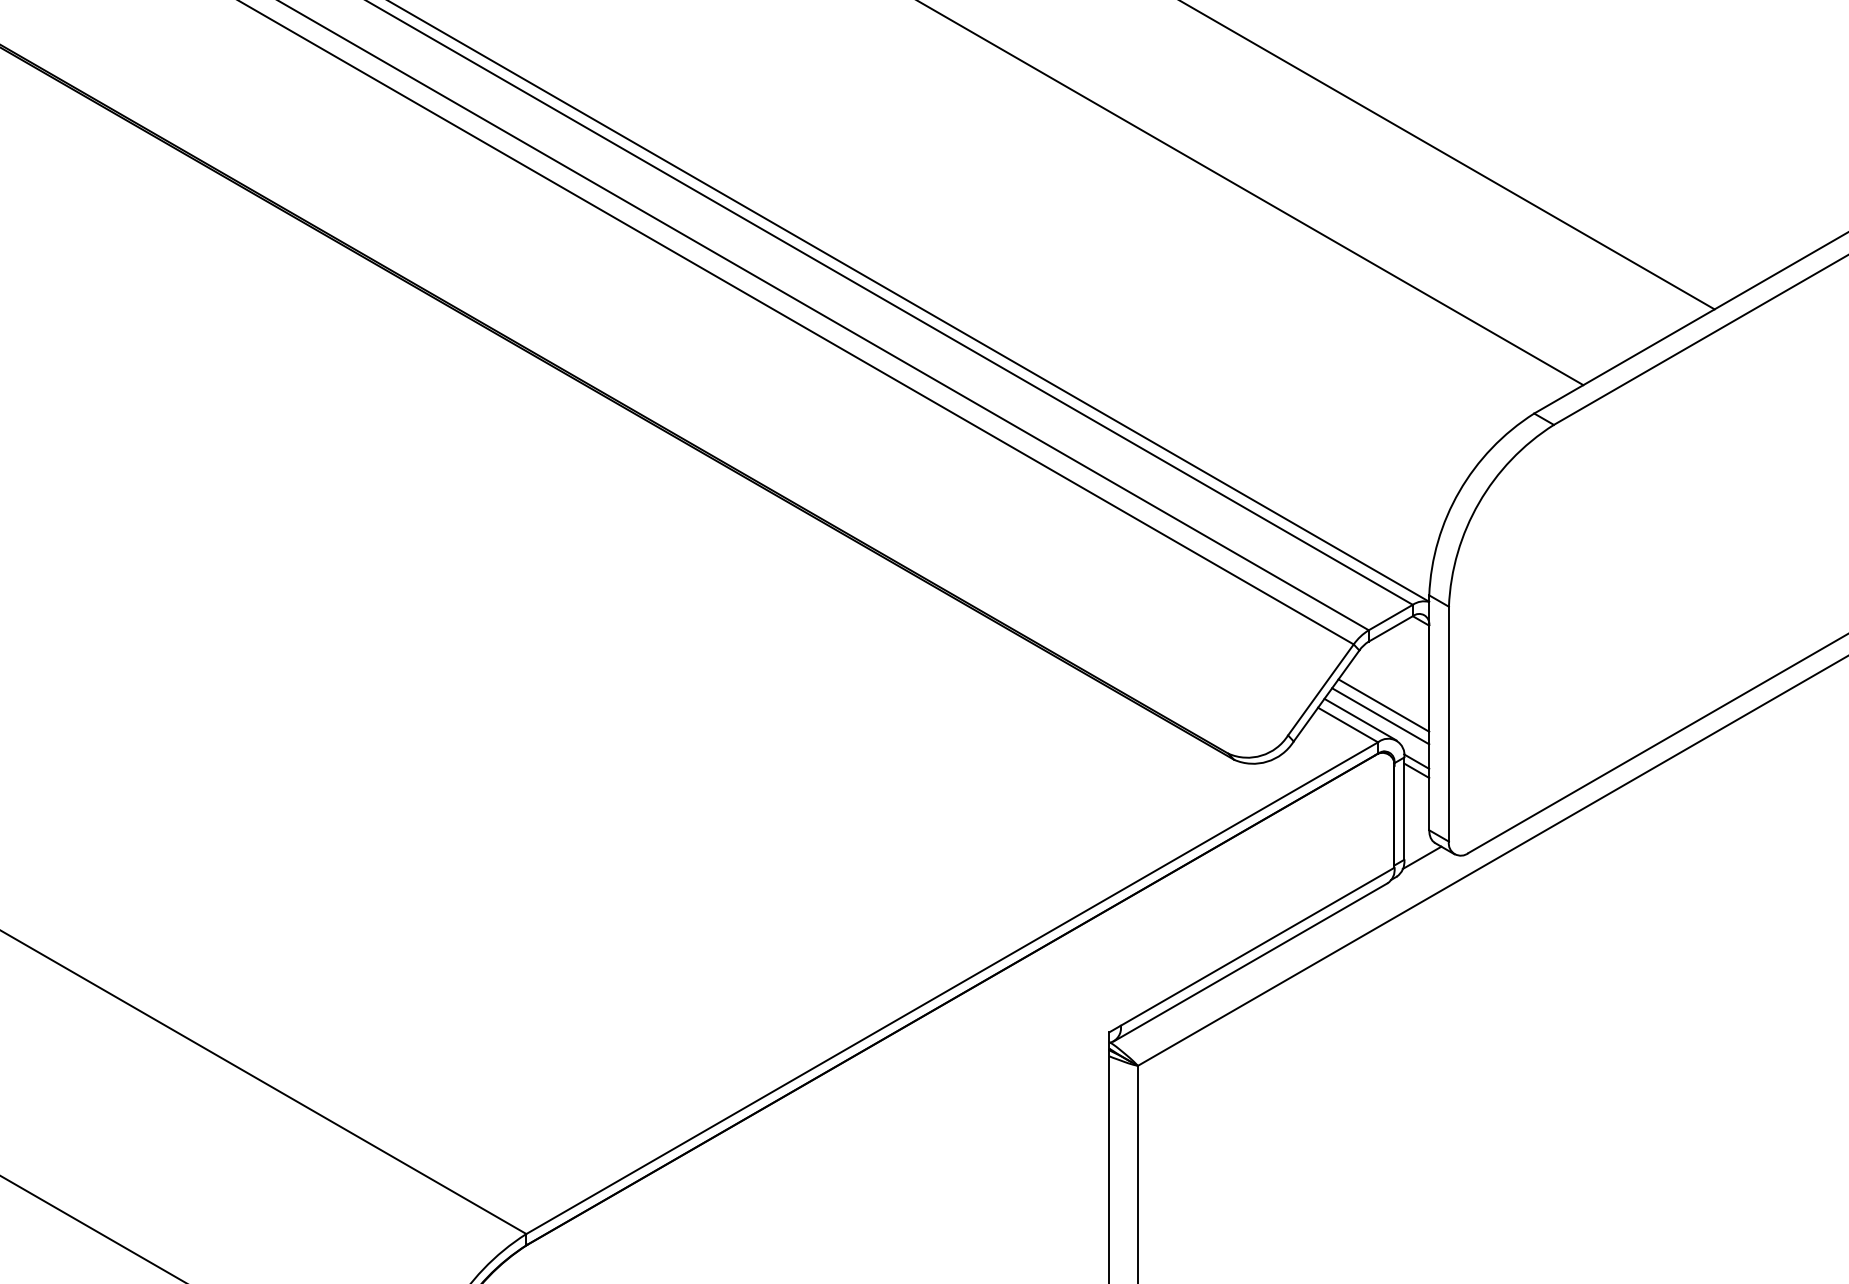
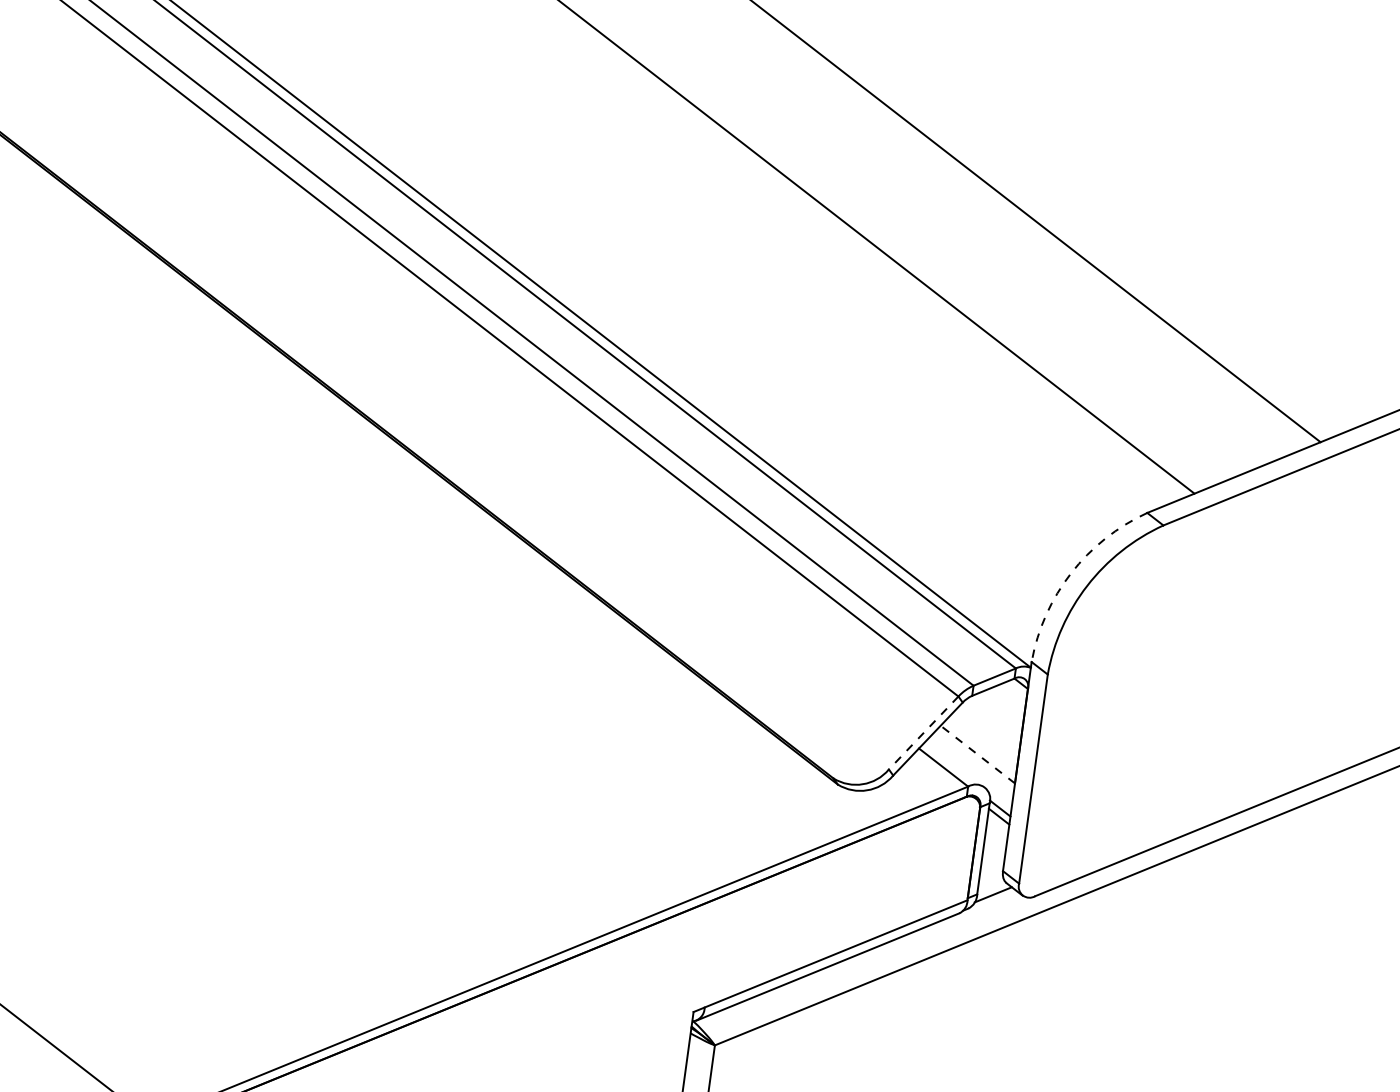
arc: (1459, 491) -> (1071, 573), solid -> dashed
line: (1320, 690) -> (923, 733), solid -> dashed
line: (1383, 705) -> (977, 754), solid -> dashed
line: (1380, 716) -> (973, 763), removed
line: (1360, 719) -> (955, 764), removed

